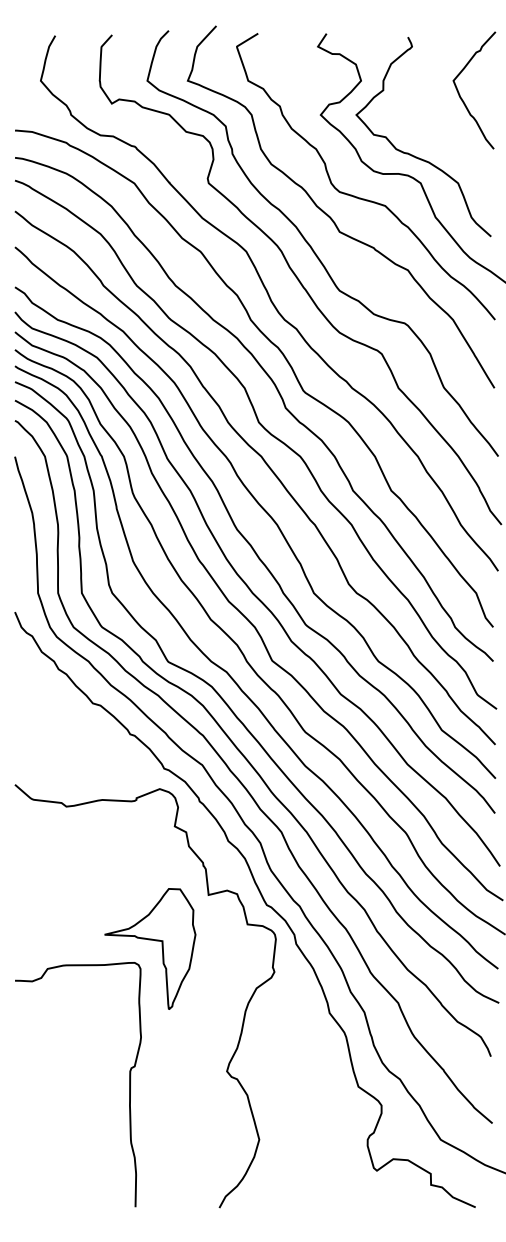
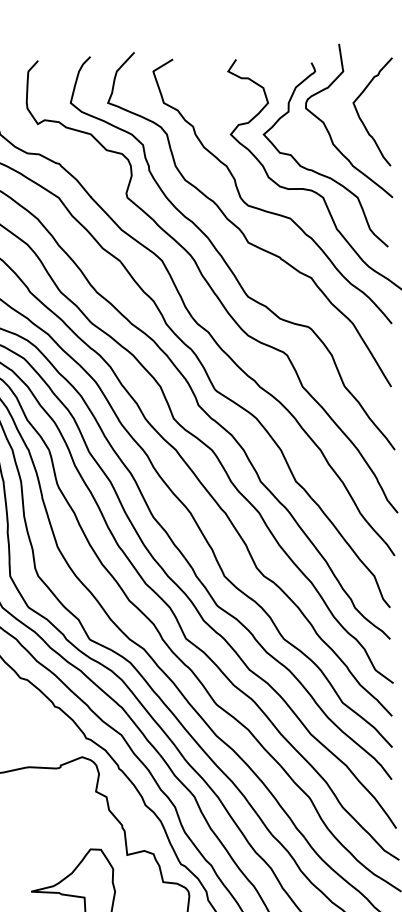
curve: (426, 110) -> (328, 130), added

